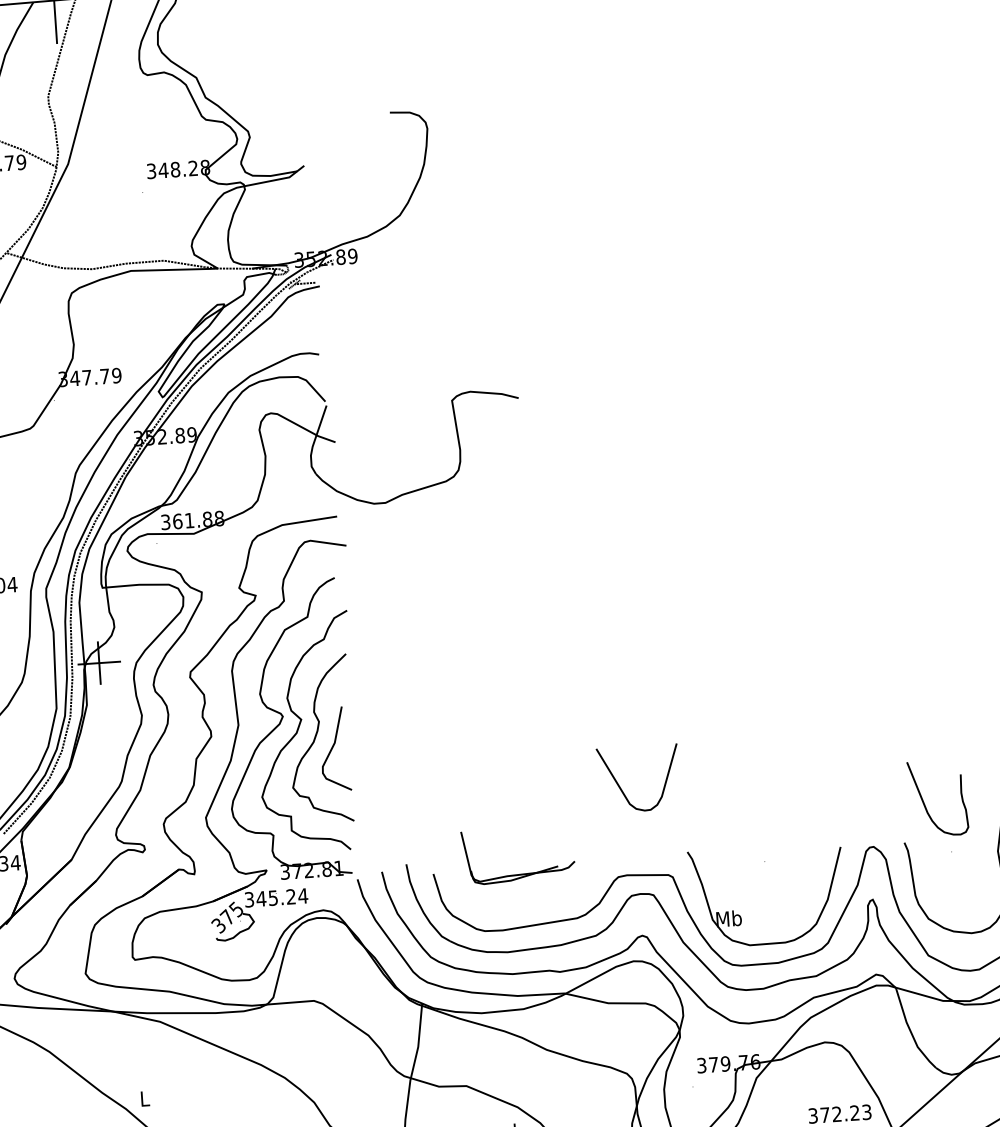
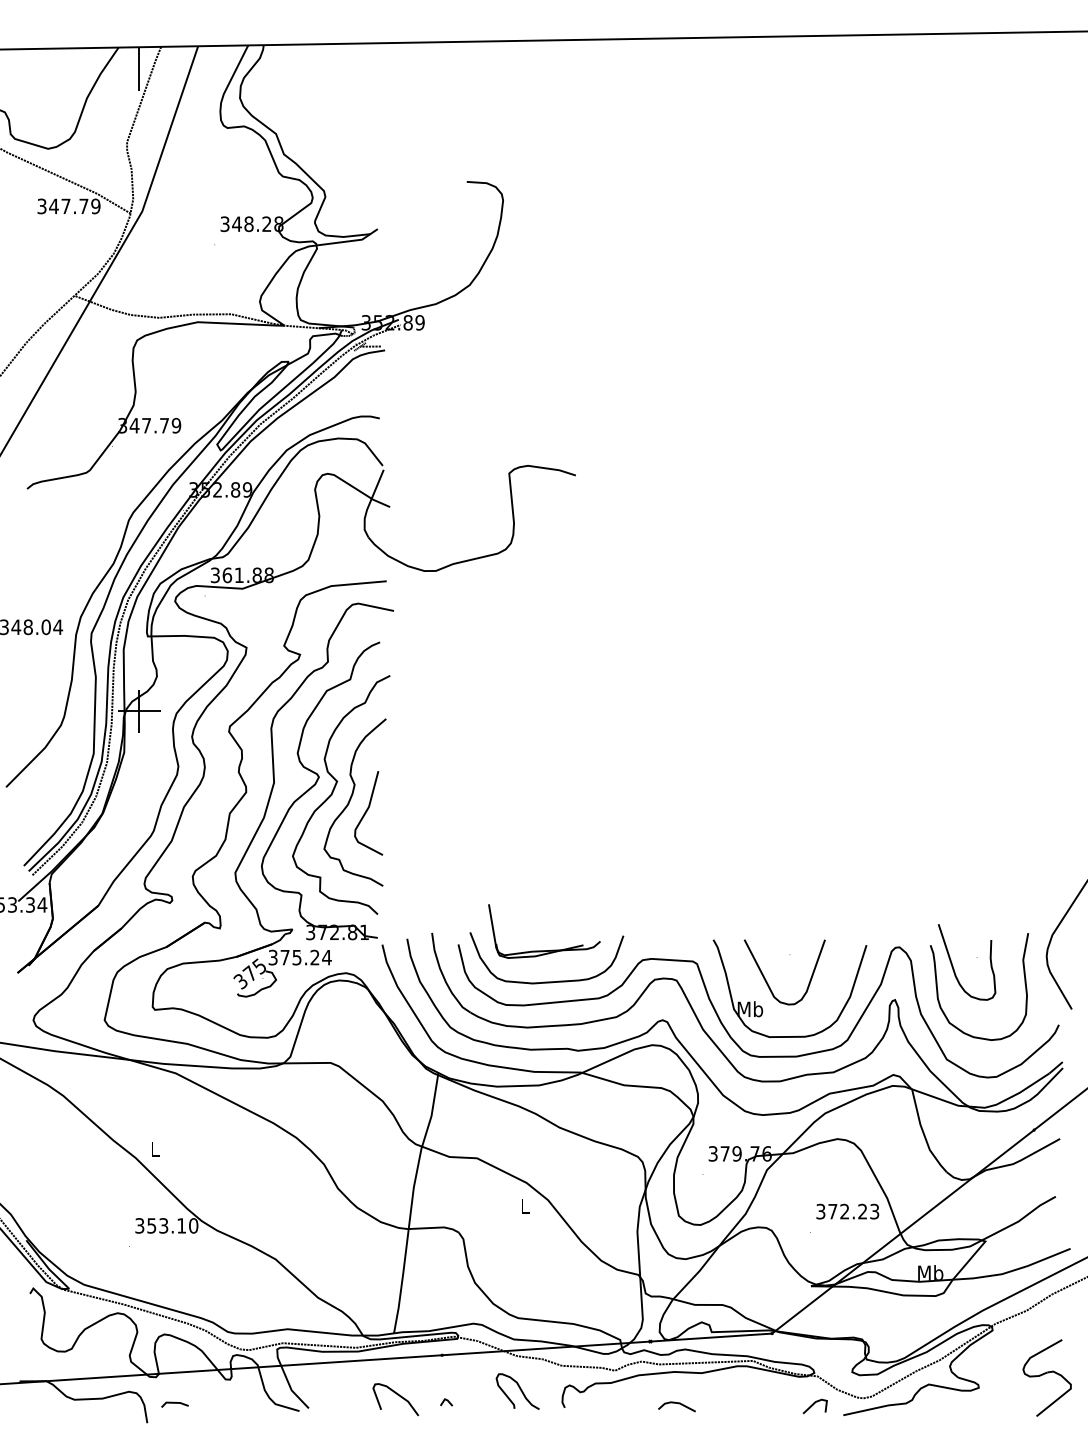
curve: (622, 789) -> (767, 981), moved
curve: (924, 802) -> (953, 965), moved
text: (261, 898) -> (285, 957), 345.24 -> 375.24
curve: (523, 904) -> (546, 981), added

